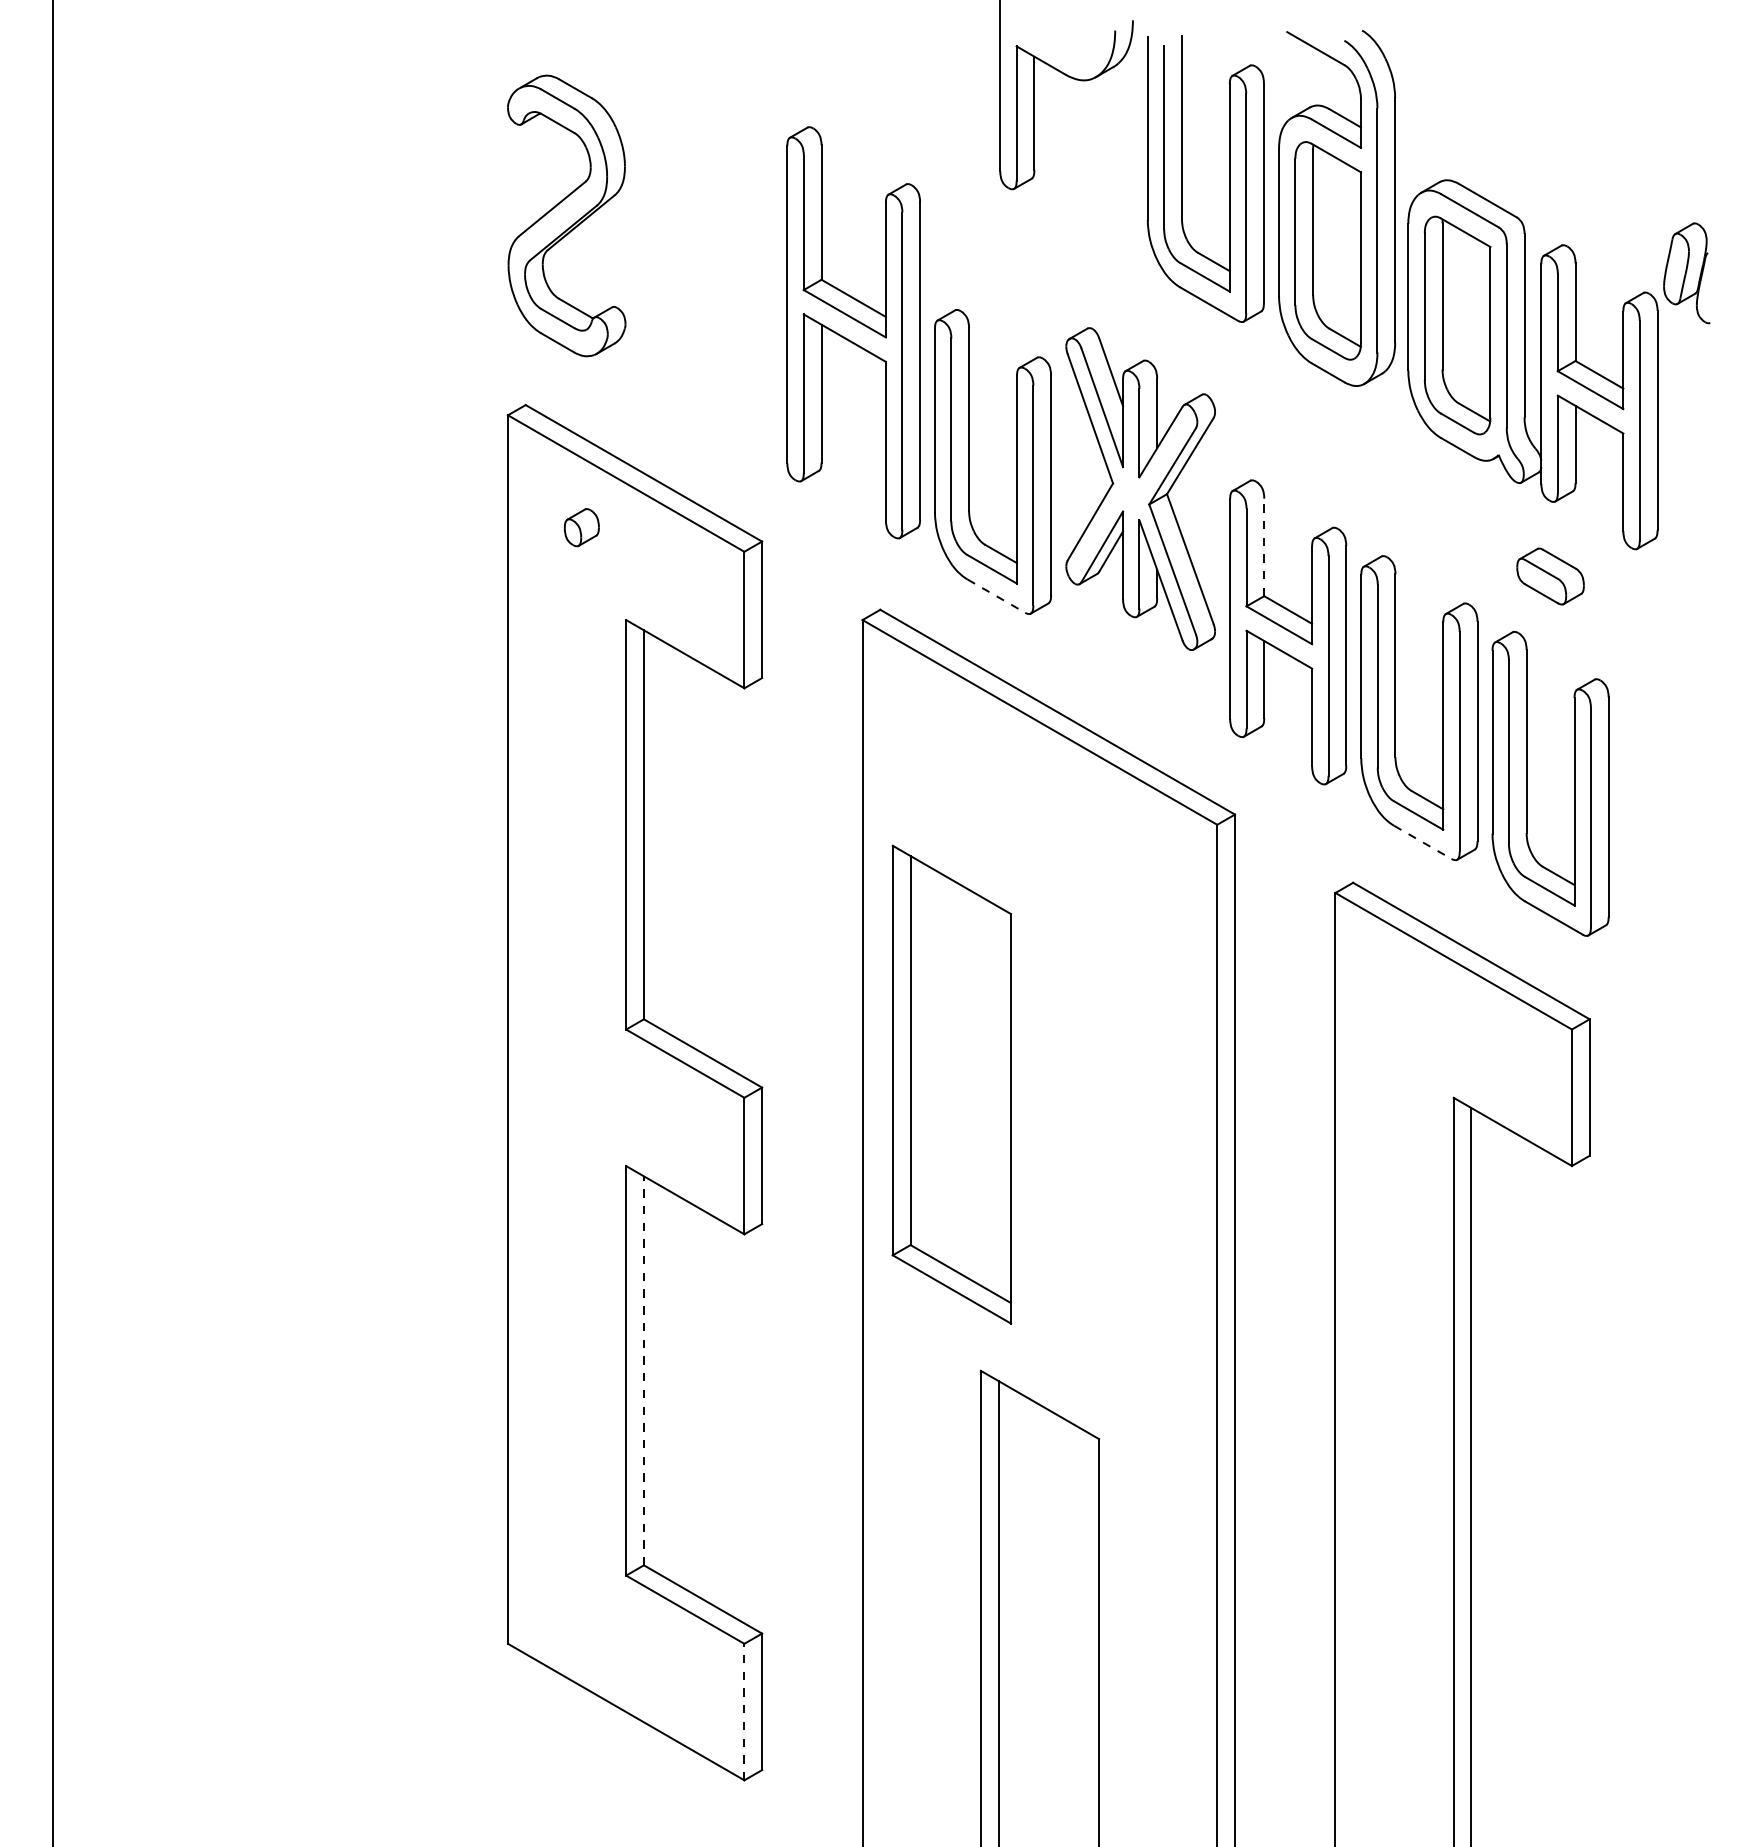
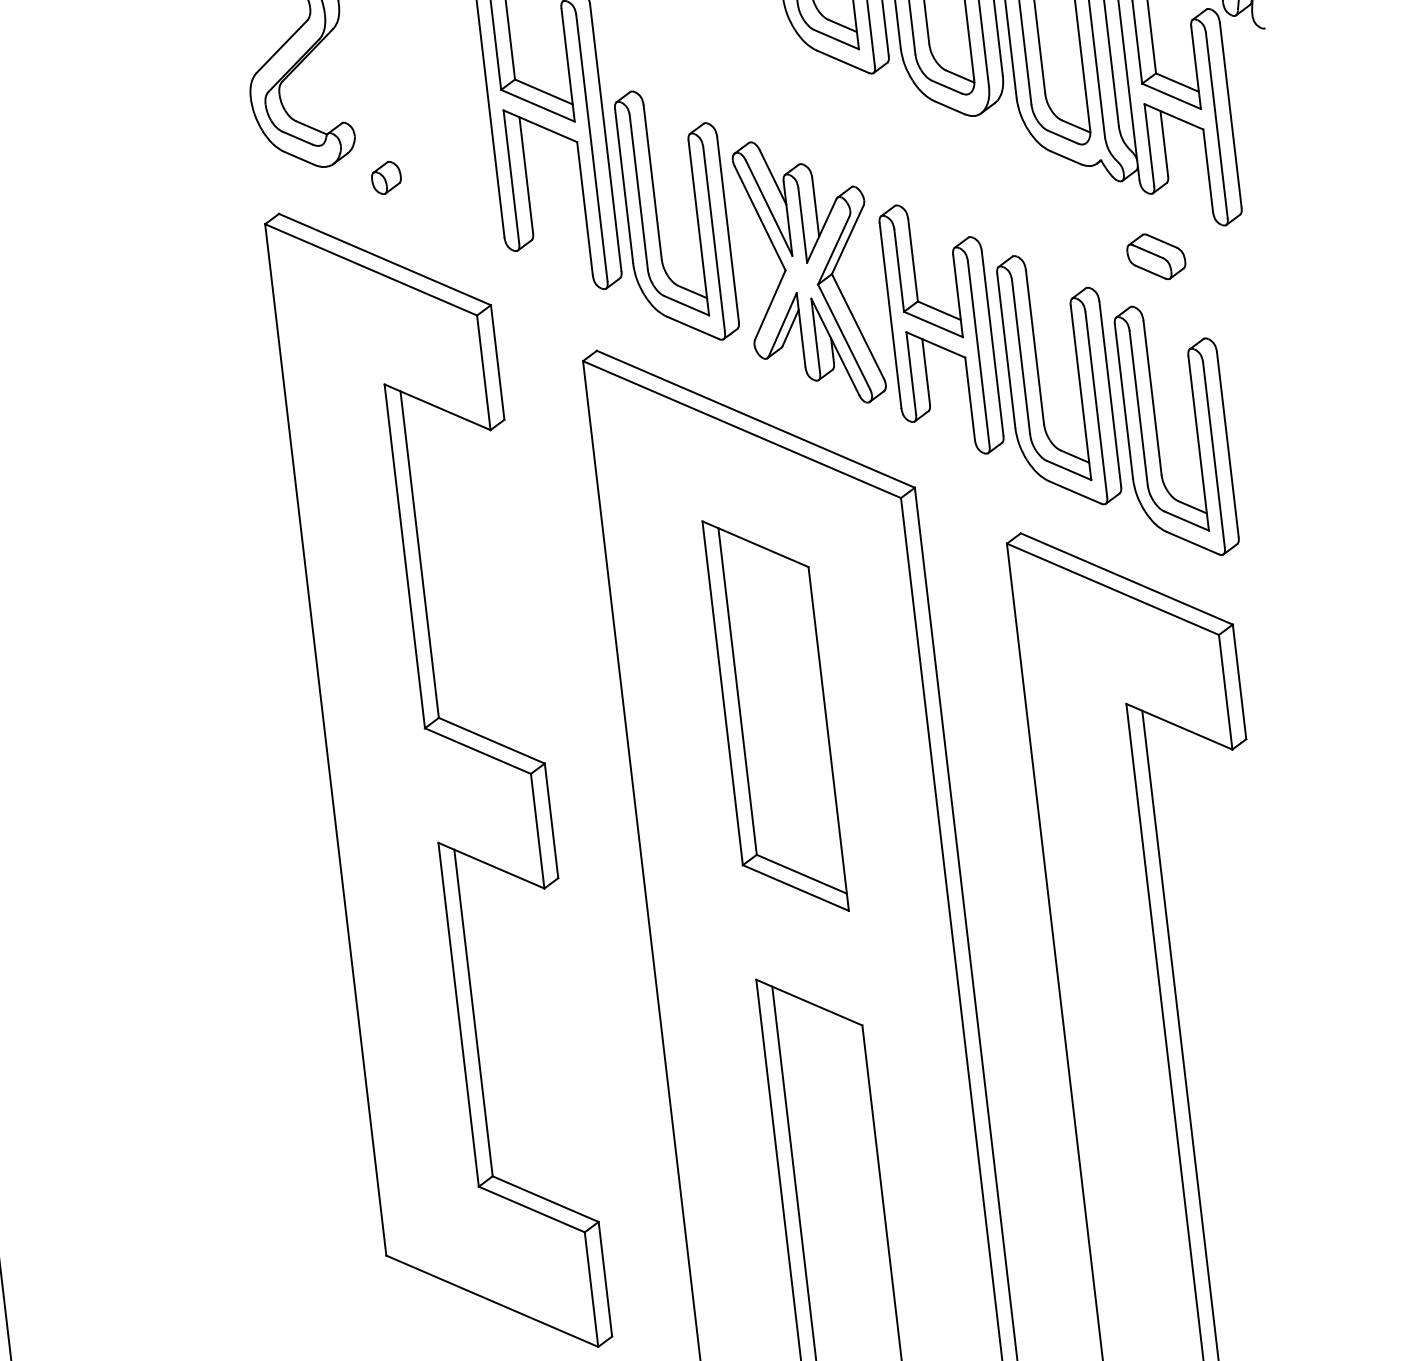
part: (1140, 488) -> (809, 272), moved
part: (581, 527) -> (386, 177), moved
line: (1264, 547) -> (913, 260), dashed -> solid
line: (996, 596) -> (693, 328), dashed -> solid
line: (1423, 842) -> (1075, 492), dashed -> solid
part: (951, 1084) -> (775, 716), moved
line: (643, 1370) -> (473, 1012), dashed -> solid
line: (744, 1711) -> (591, 1289), dashed -> solid

